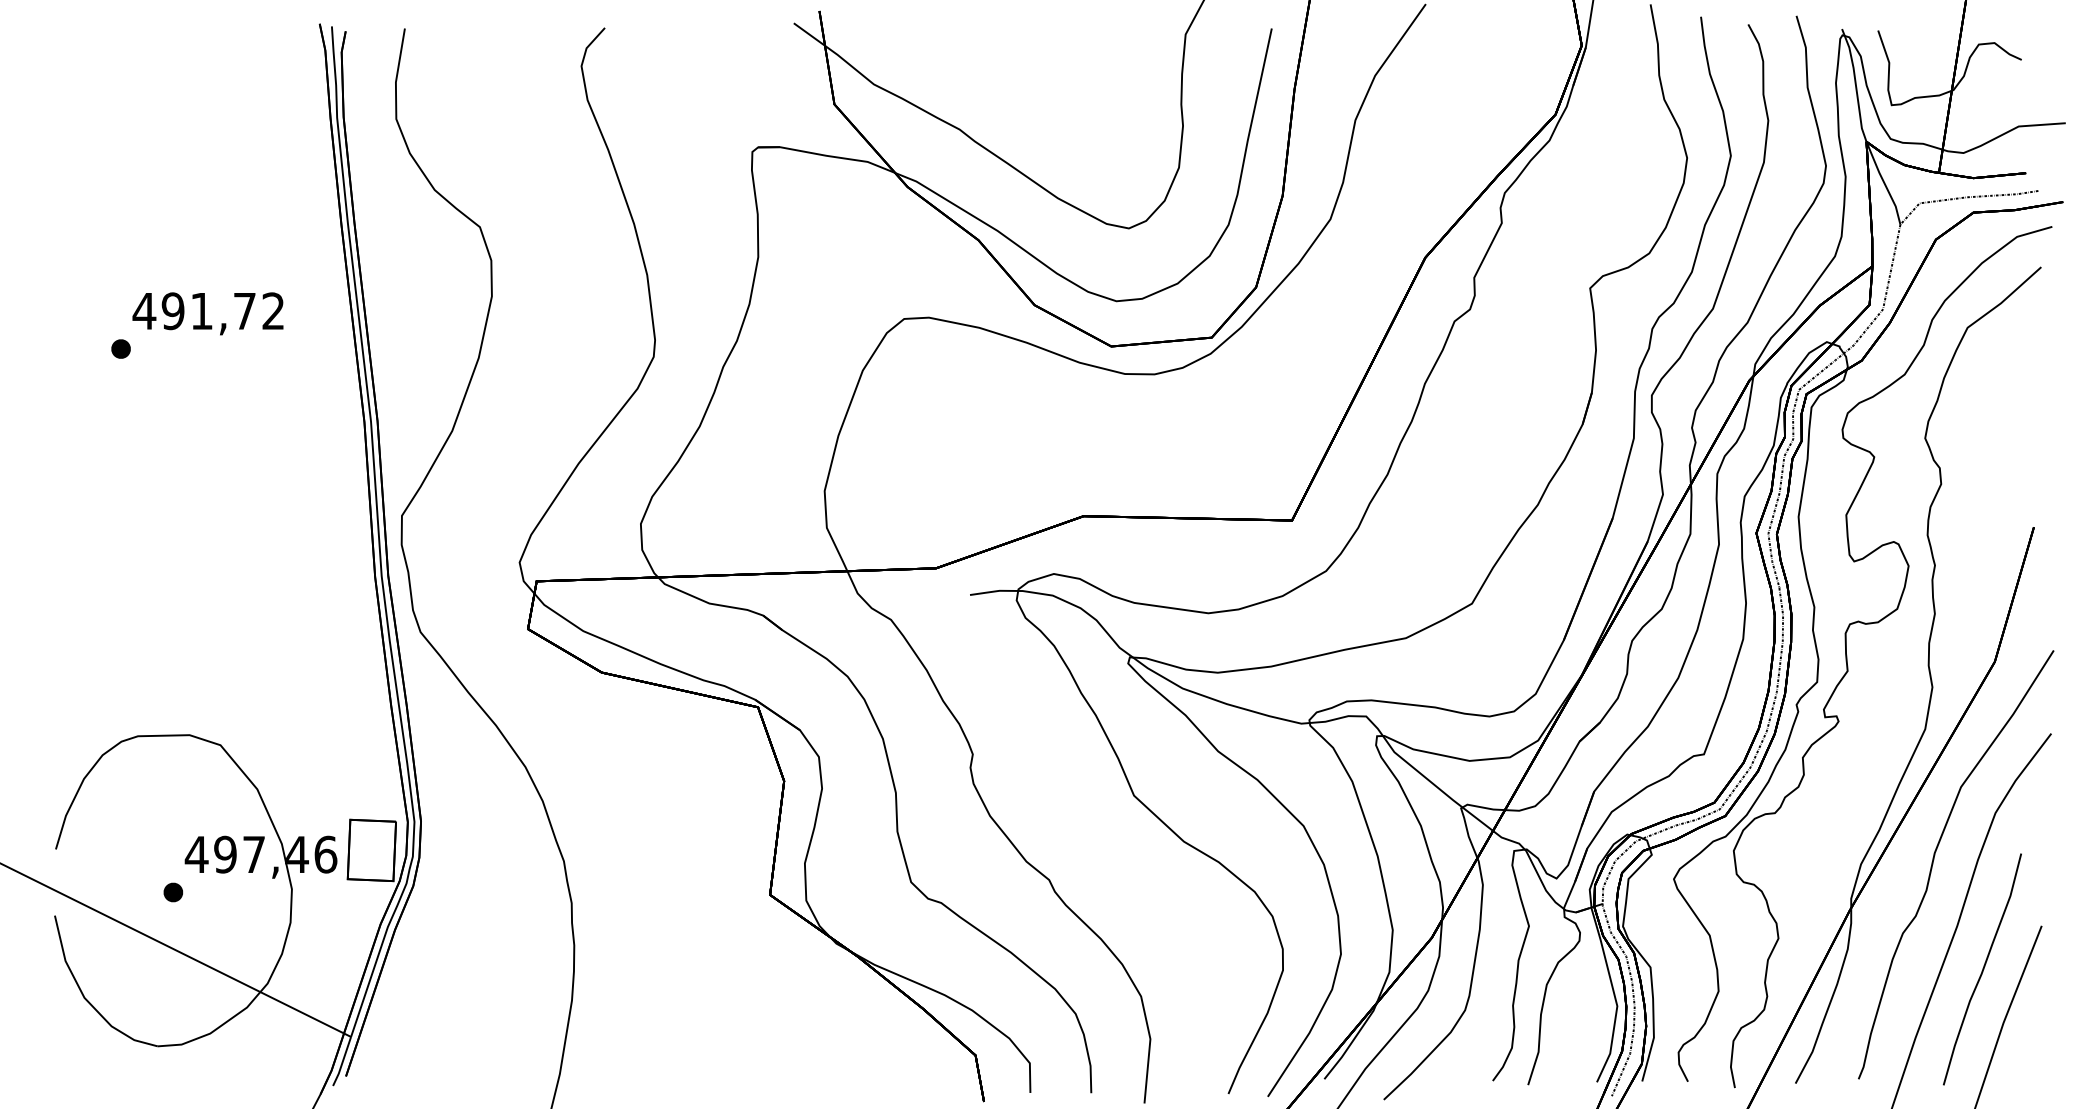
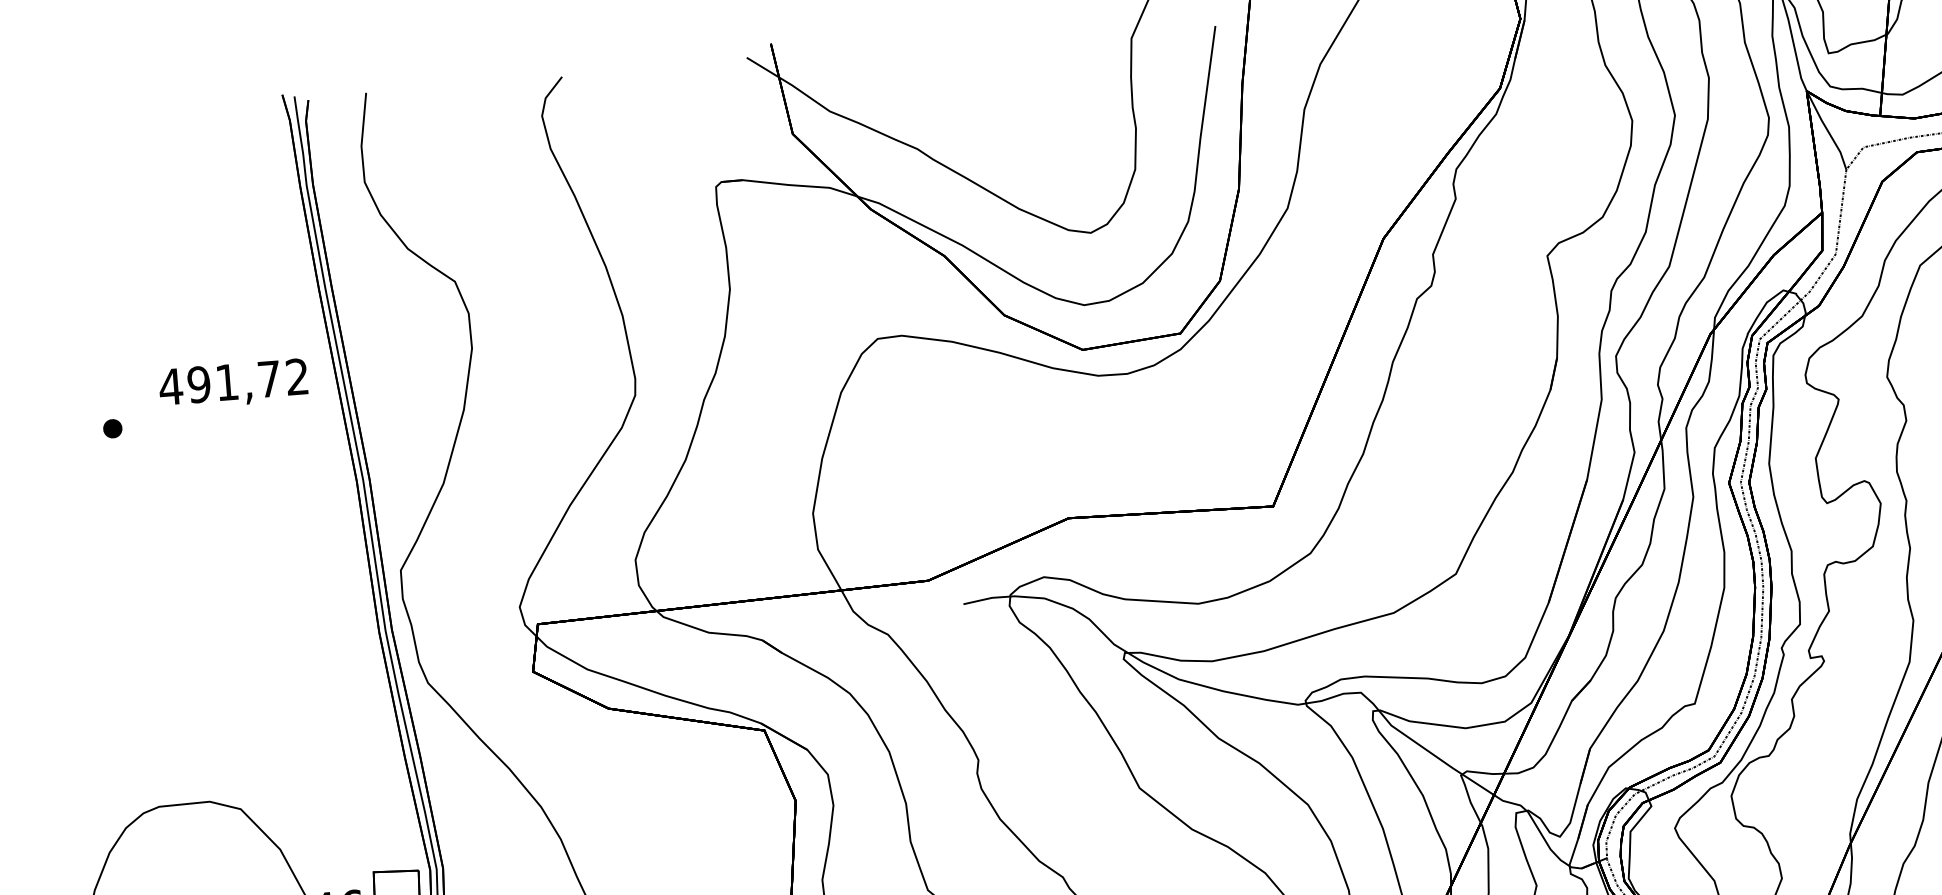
text: (207, 313) -> (232, 384), moved

